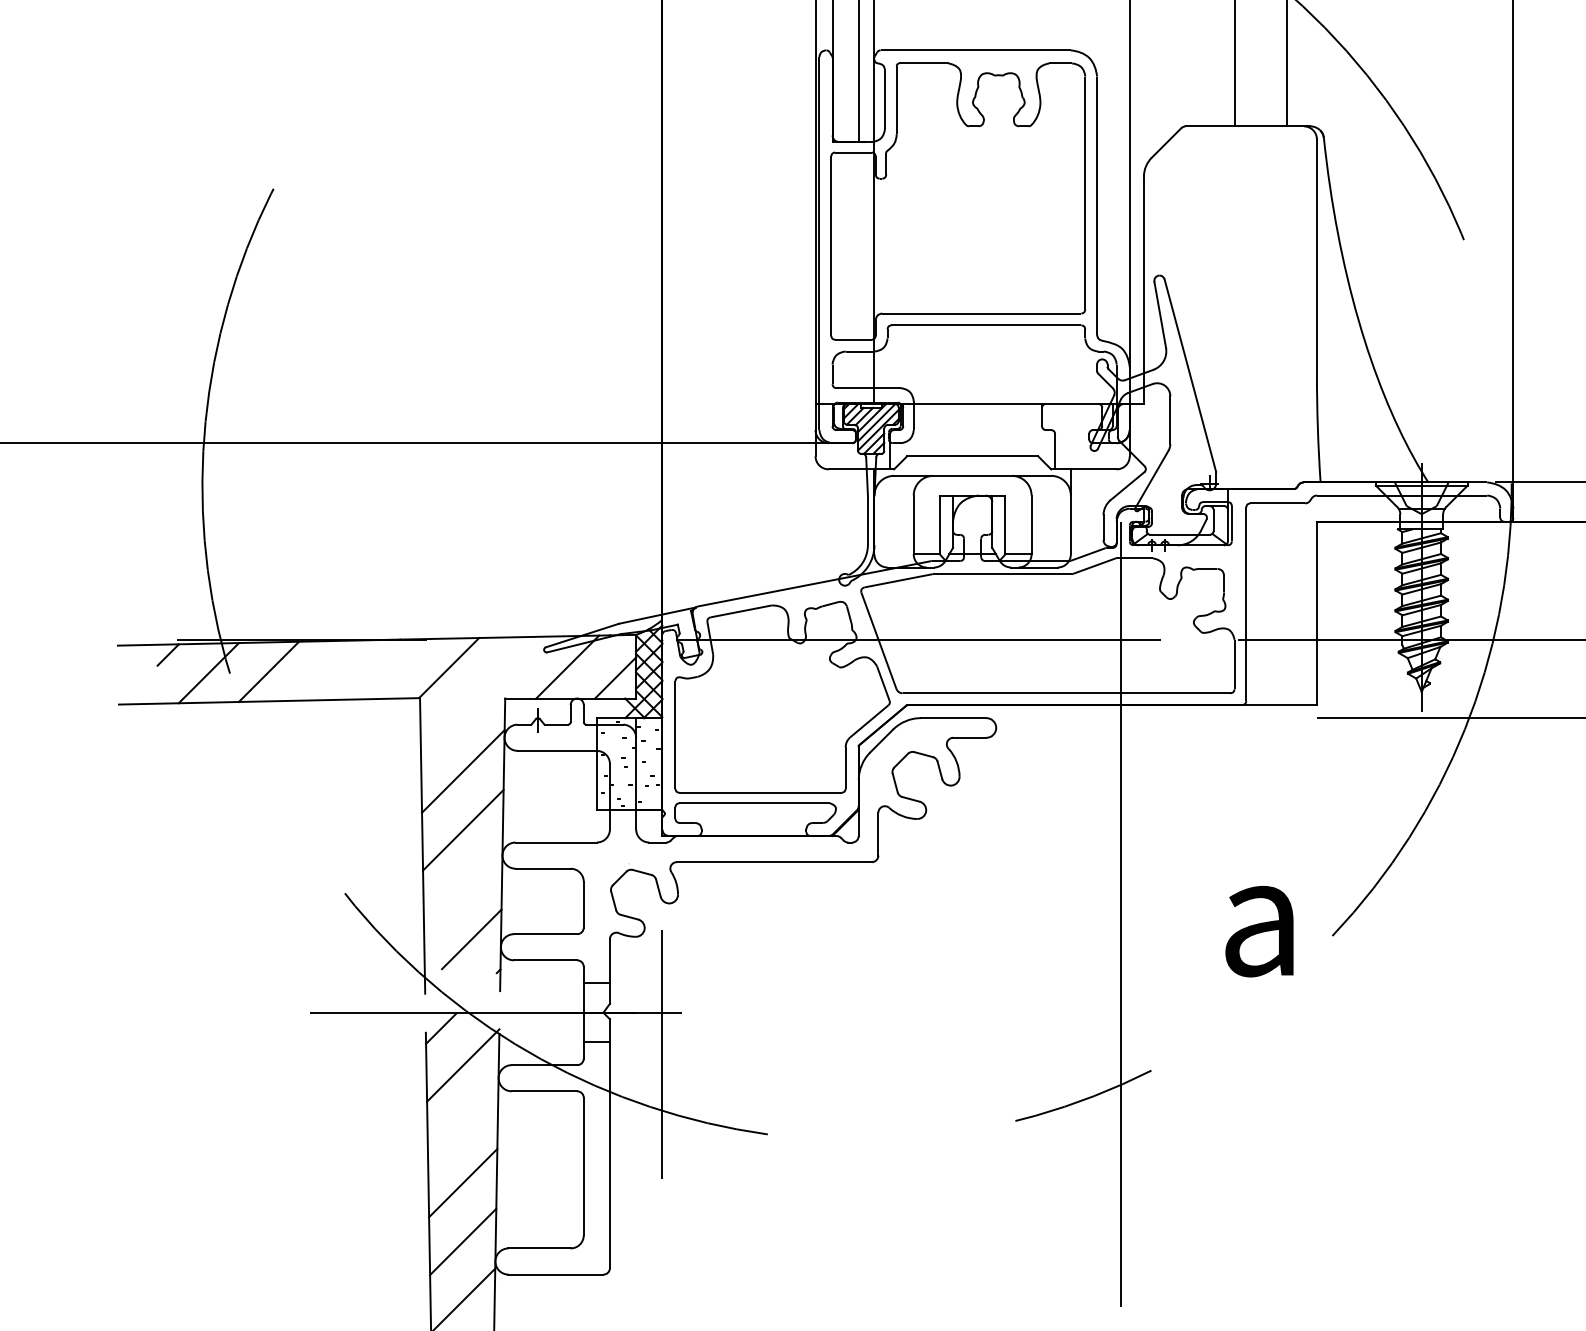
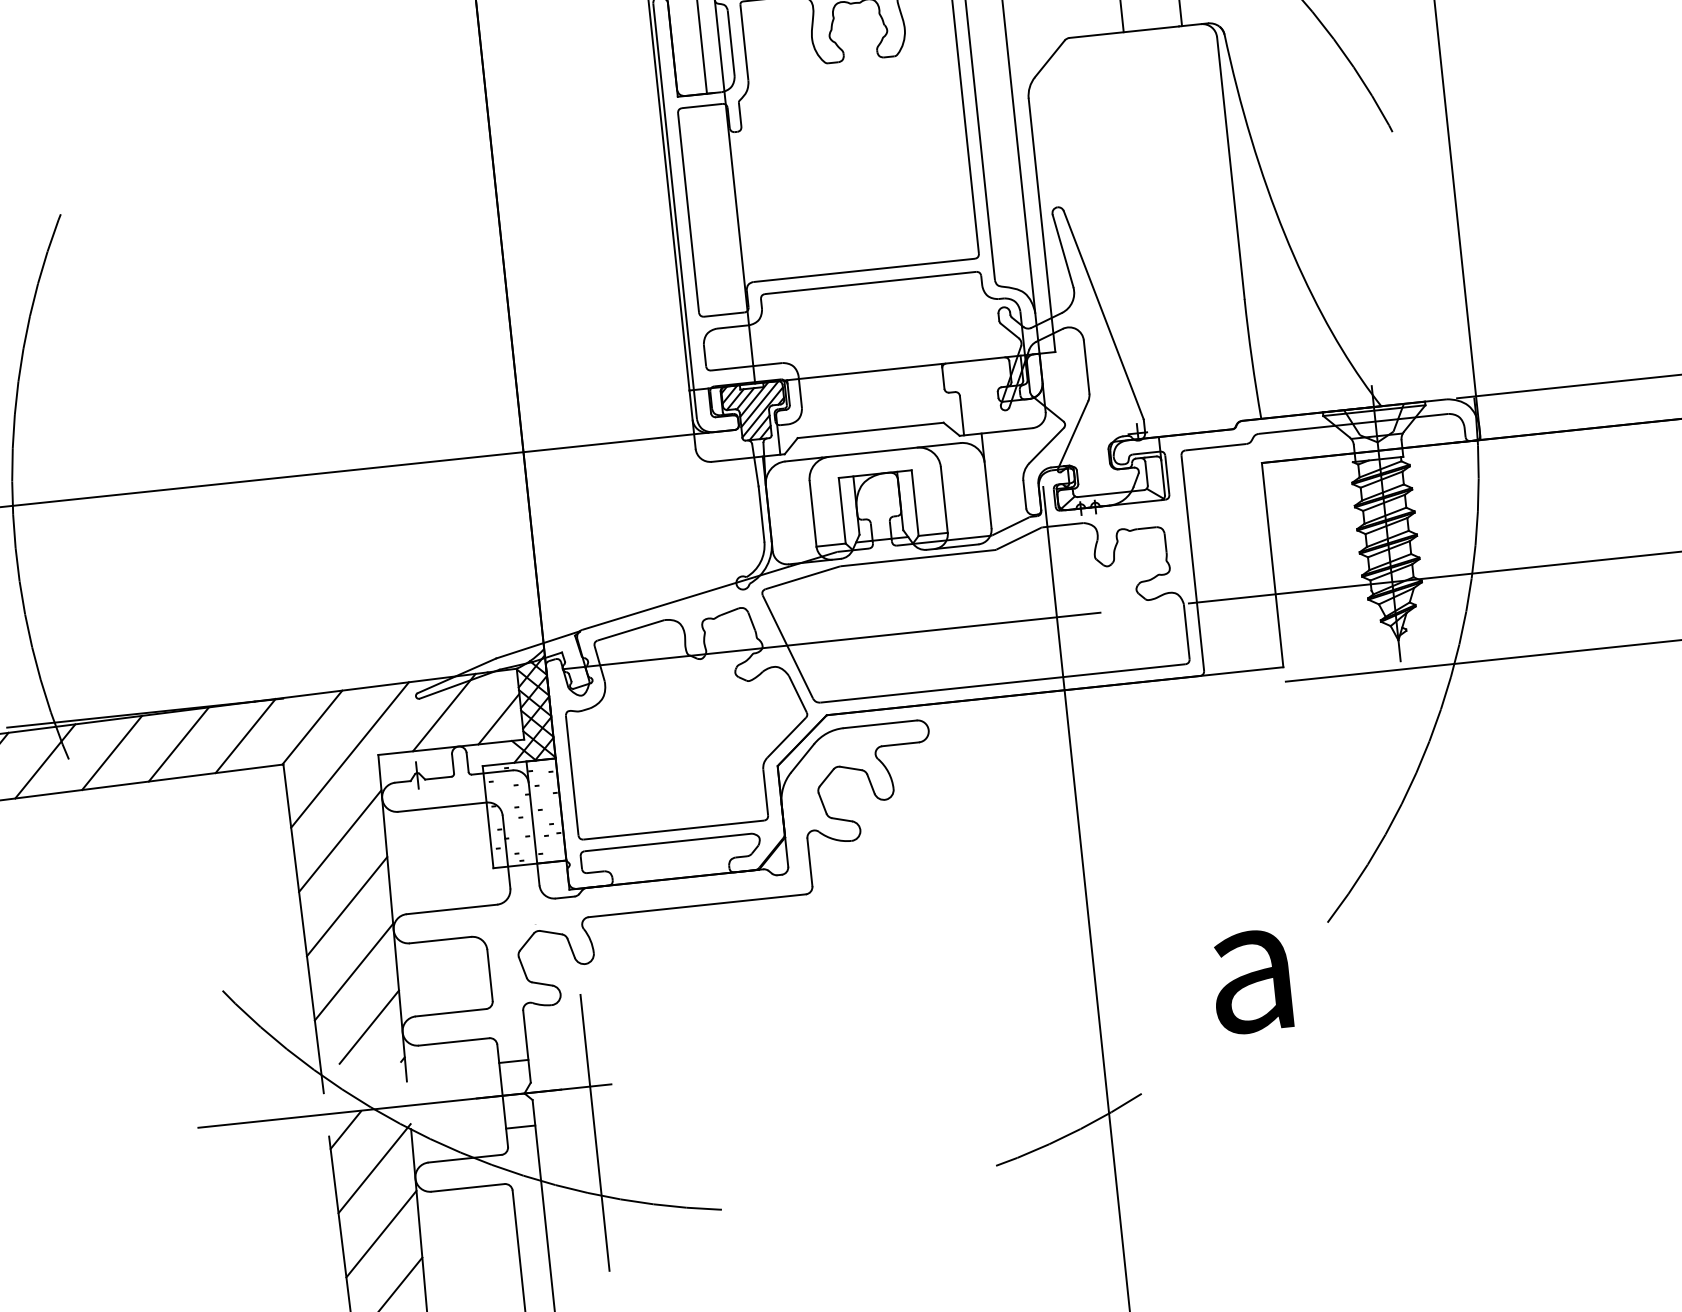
line: (389, 669) -> (246, 736), added
line: (328, 670) -> (178, 744), added
line: (480, 695) -> (350, 754), added
line: (463, 888) -> (354, 971), added
text: (1259, 931) -> (1251, 981), moved
line: (463, 1124) -> (381, 1234), added

